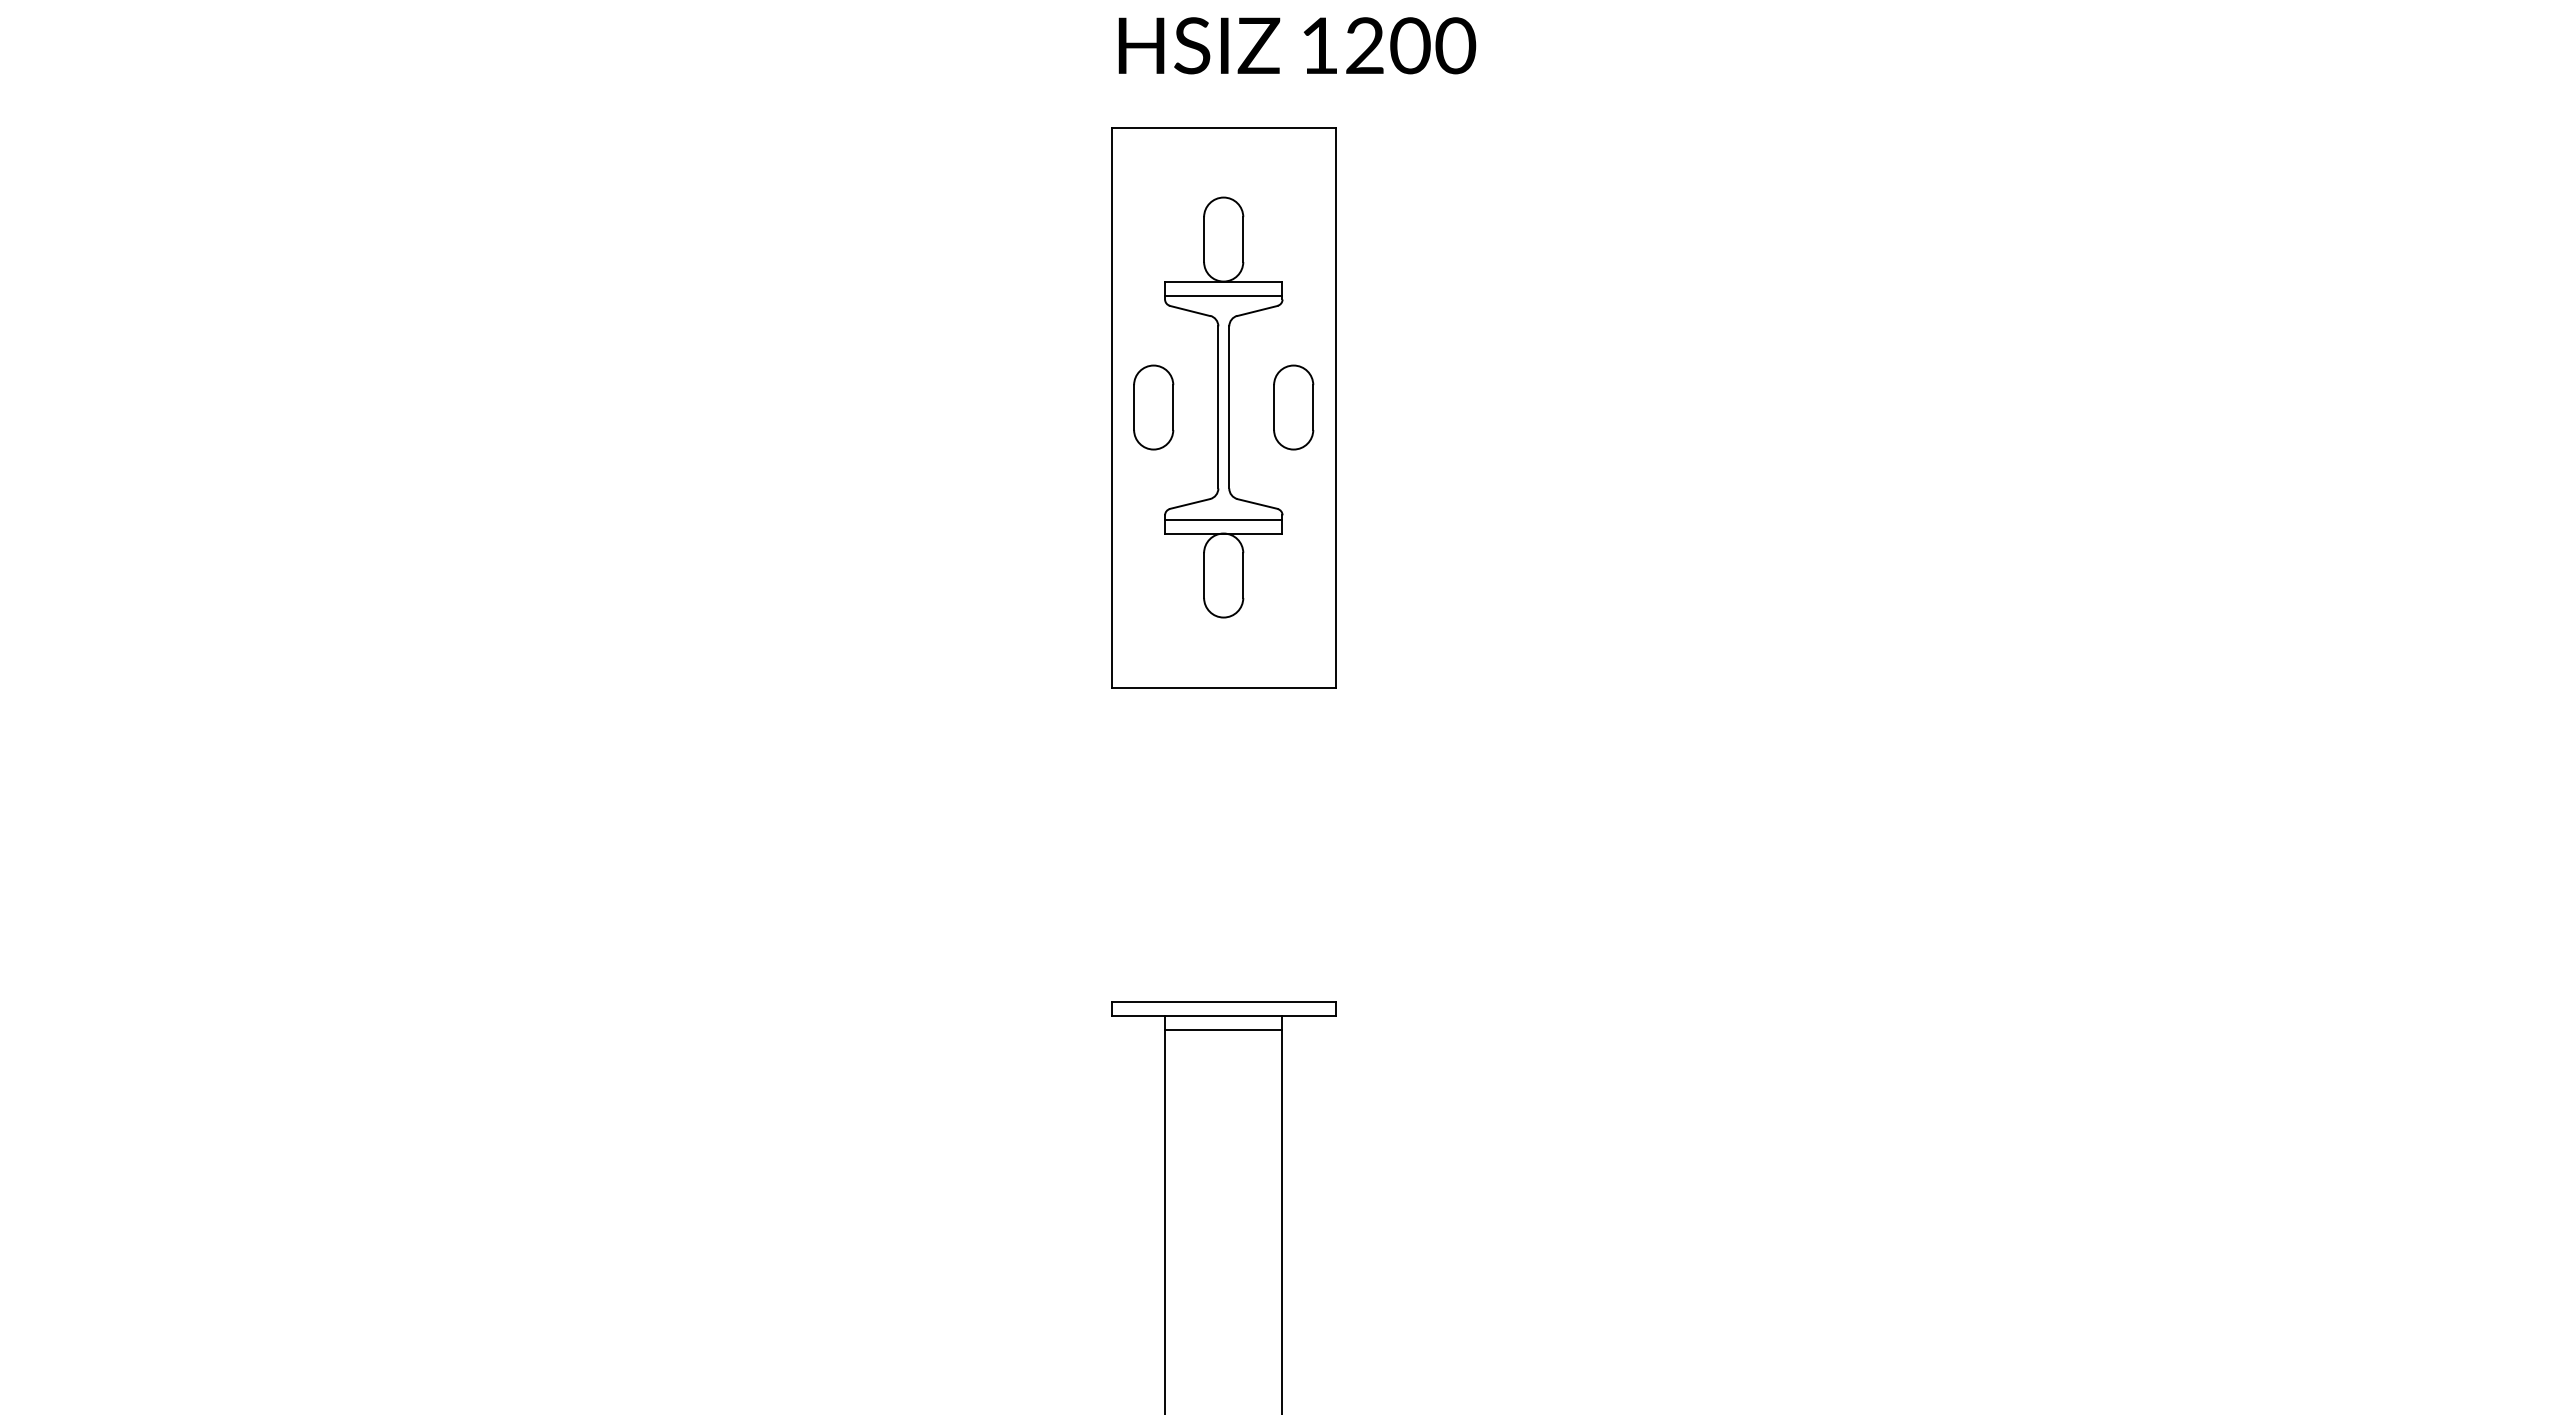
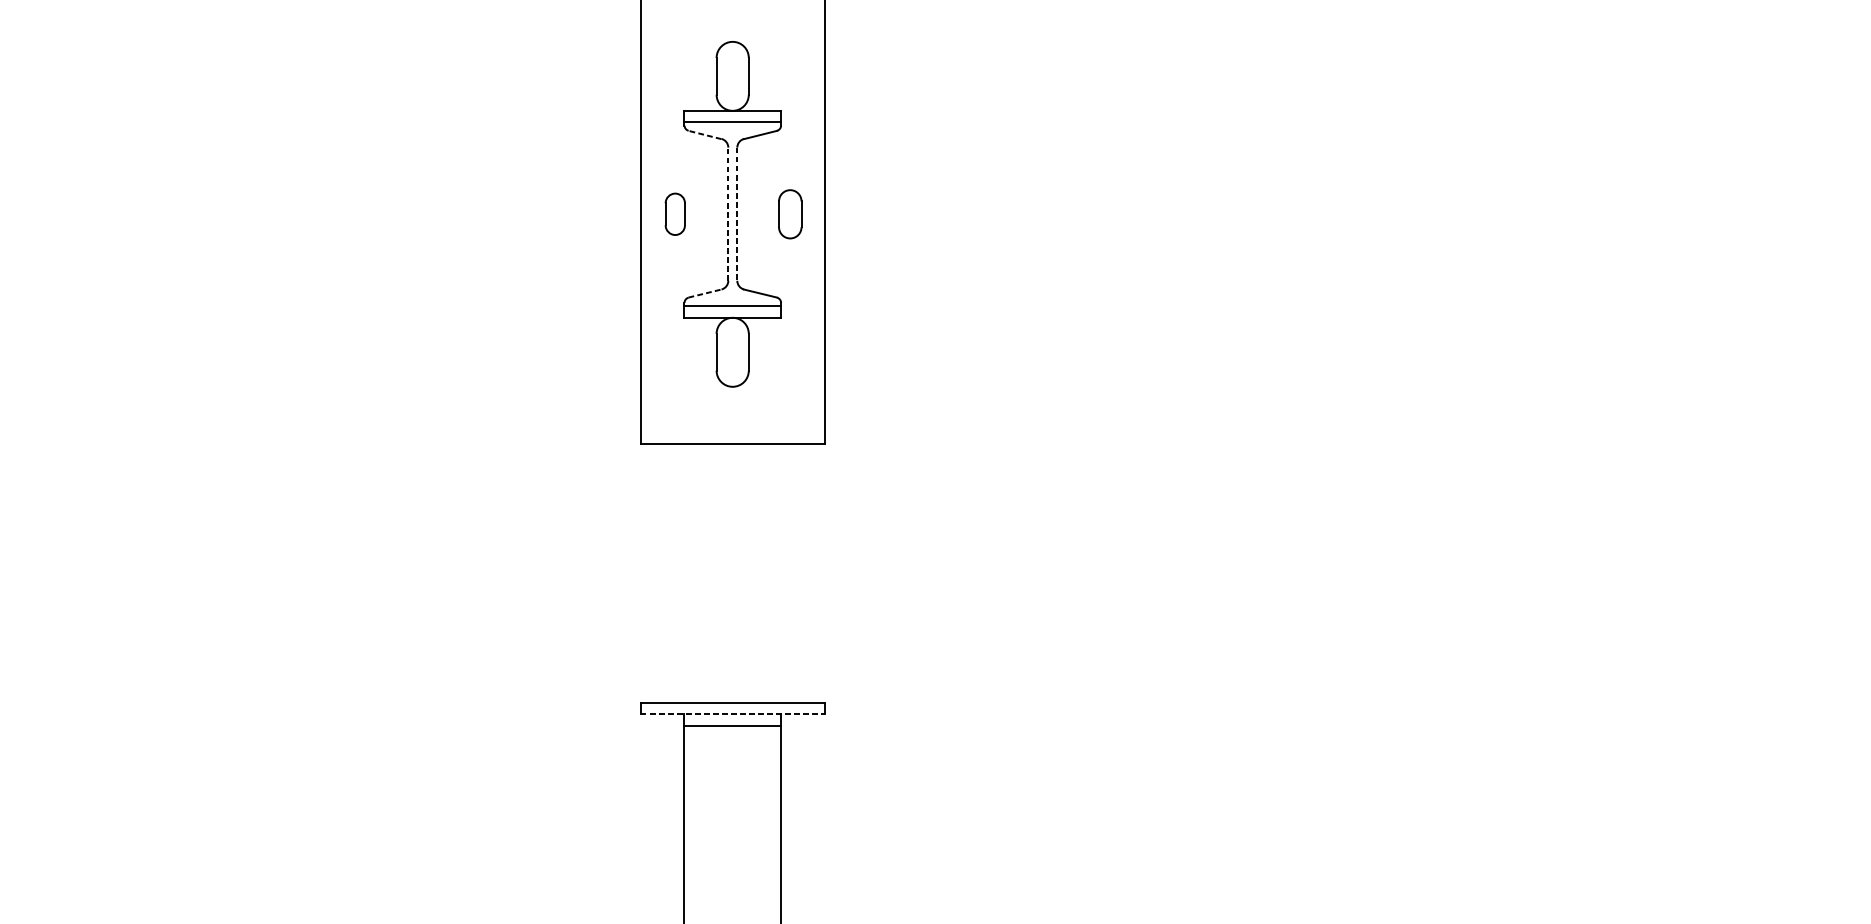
line: (1189, 310) -> (704, 134), solid -> dashed
line: (1218, 406) -> (728, 213), solid -> dashed
part: (1153, 407) -> (675, 214), size x0.6
line: (1229, 407) -> (737, 214), solid -> dashed
part: (1293, 407) -> (790, 214), size x0.7
line: (1189, 504) -> (704, 293), solid -> dashed
line: (1223, 1015) -> (732, 713), solid -> dashed

